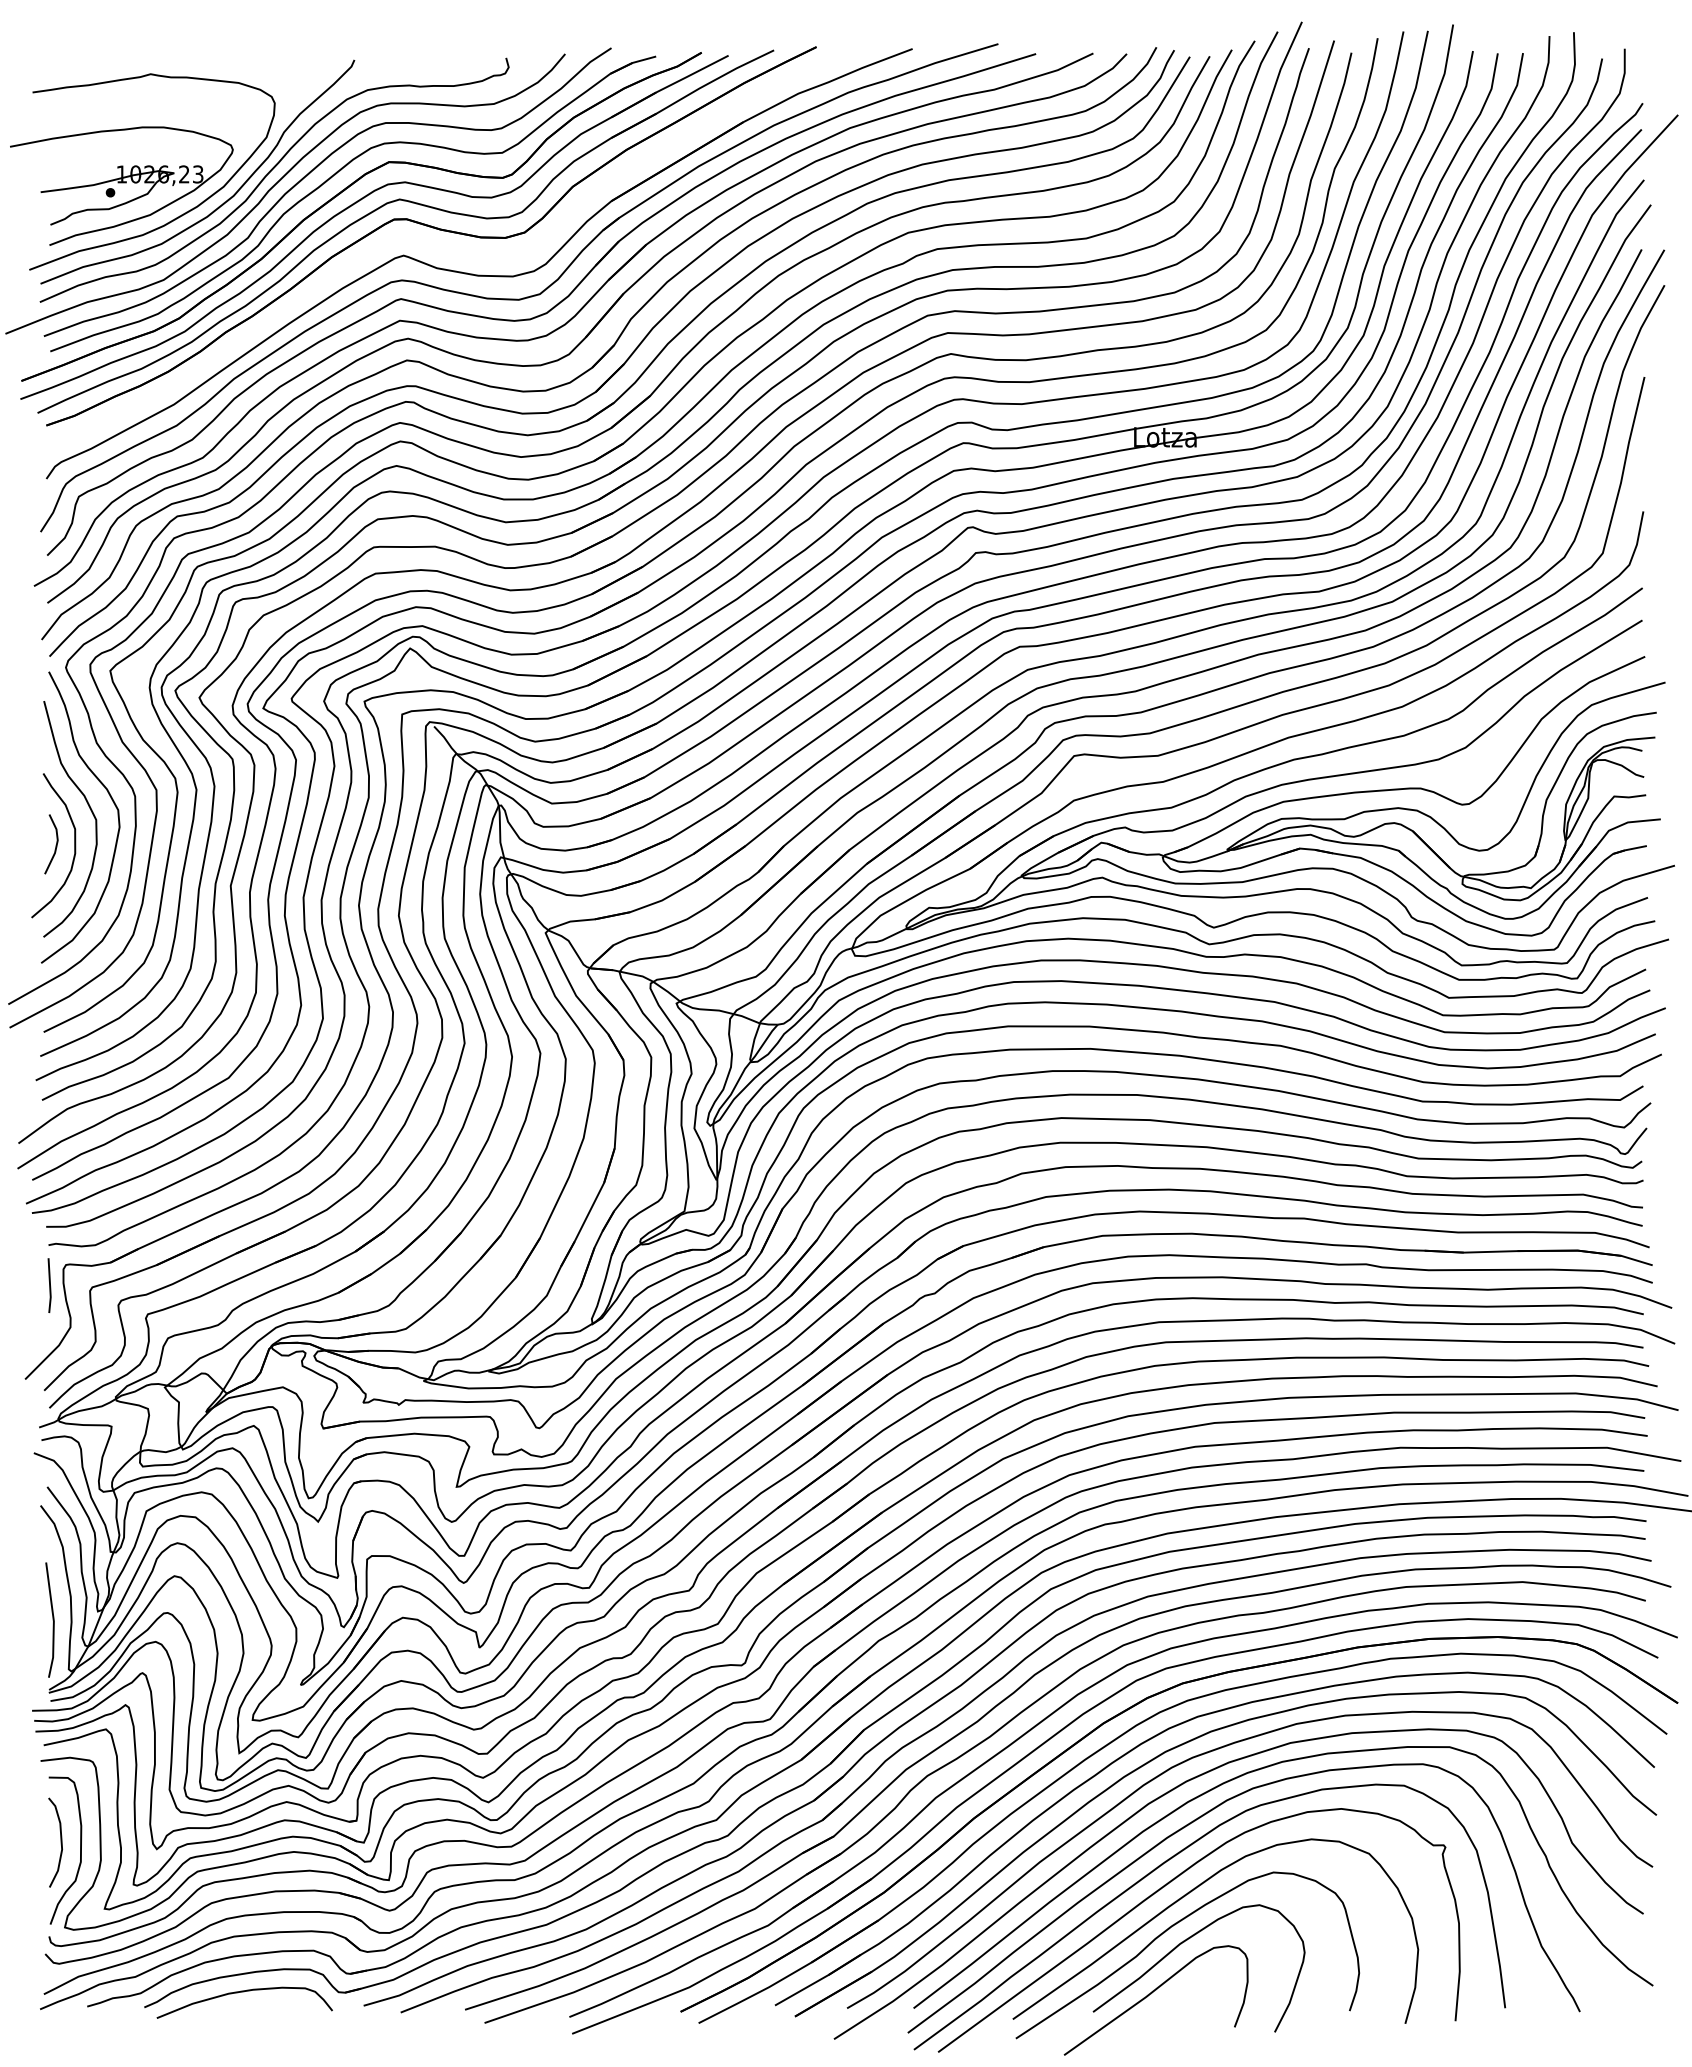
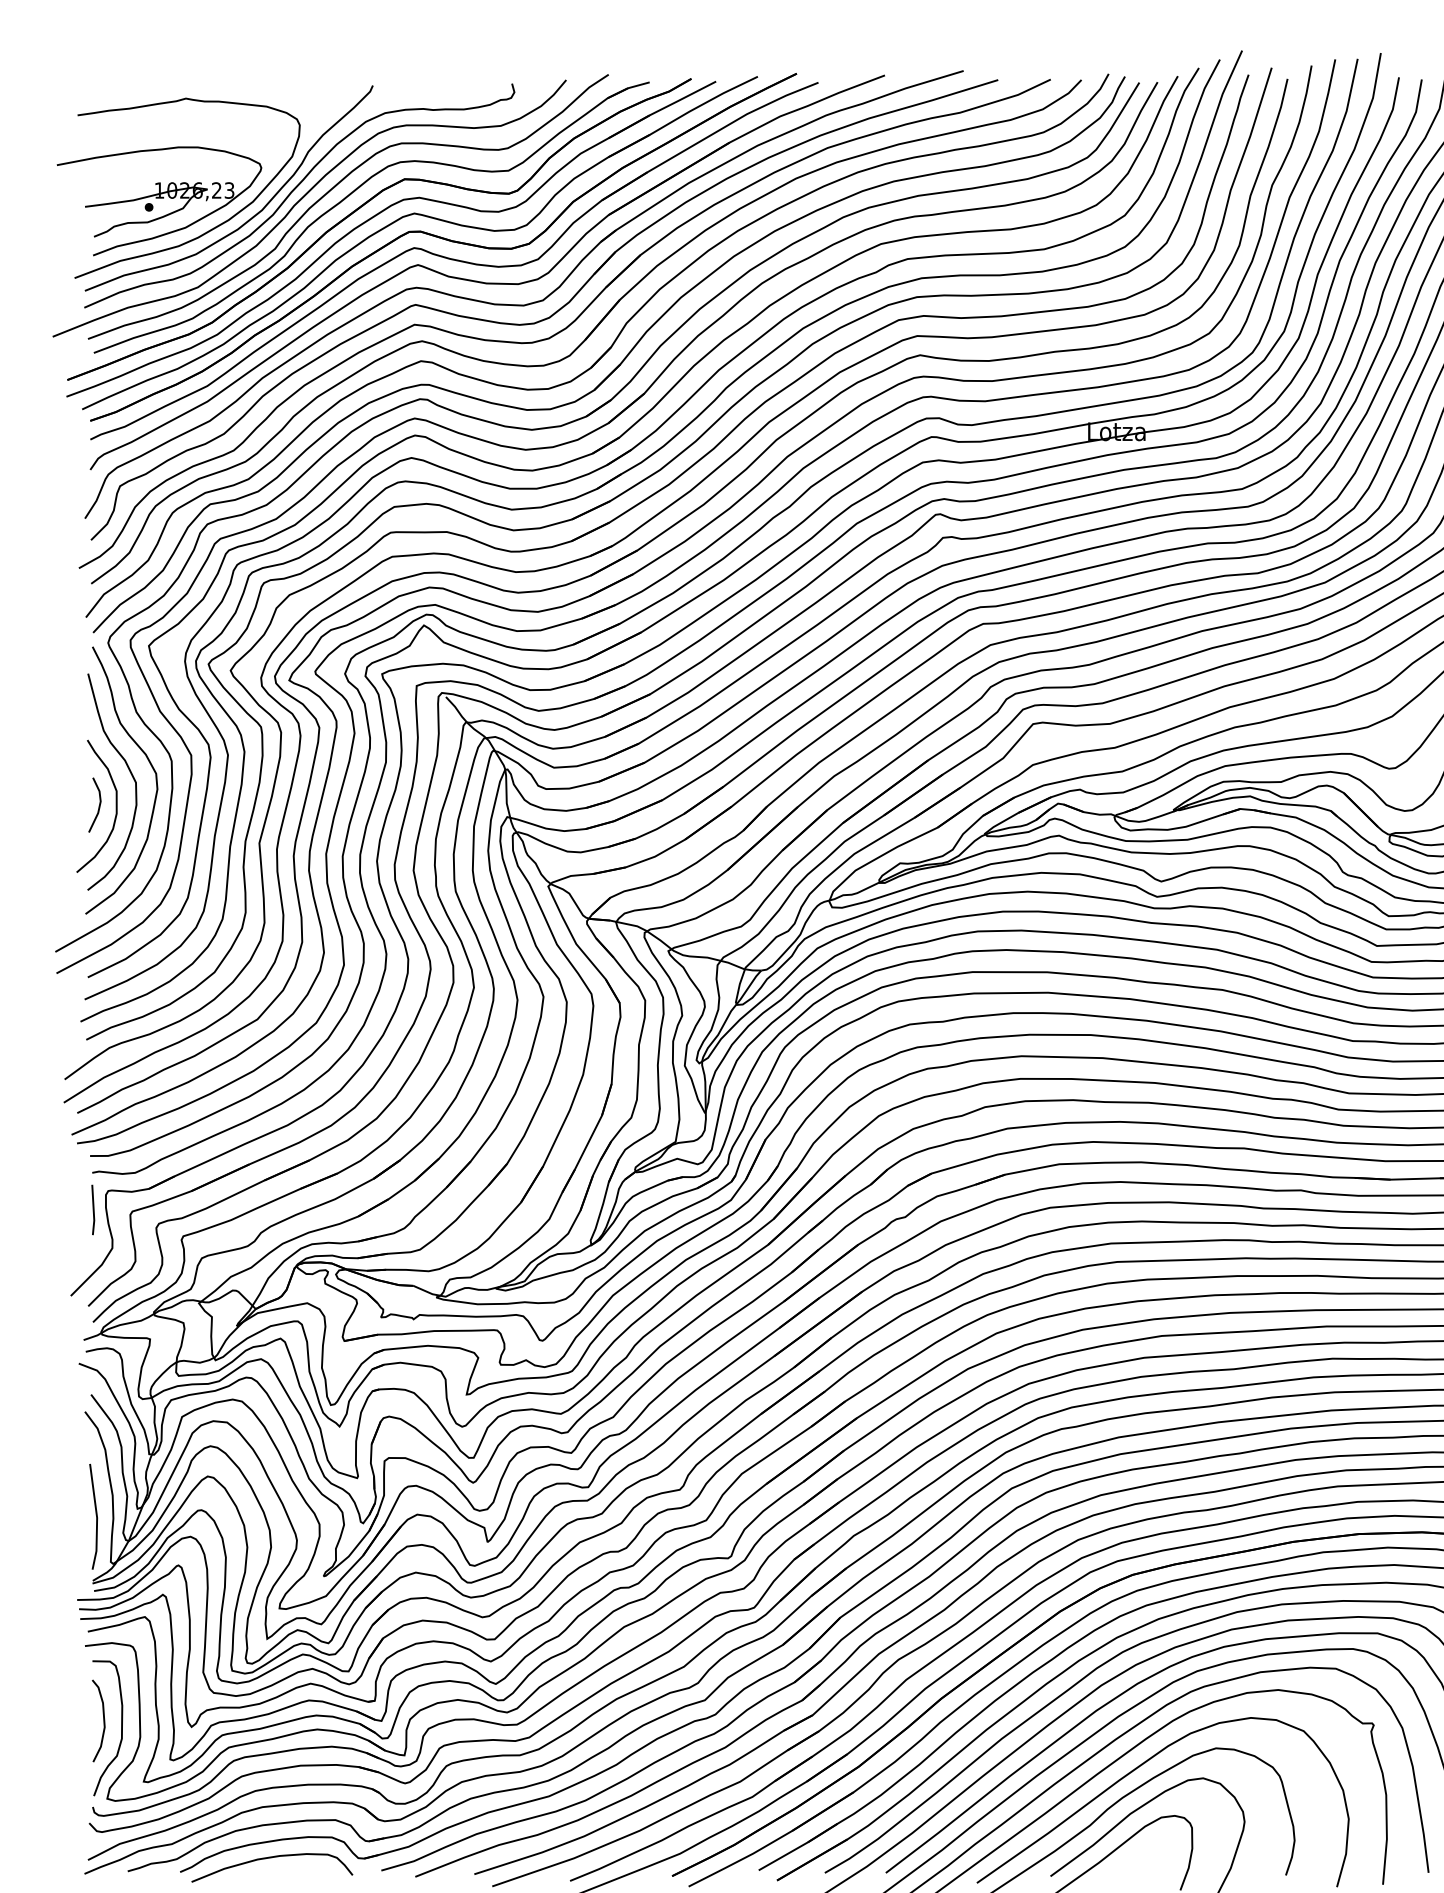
part: (443, 251) -> (454, 261), added

